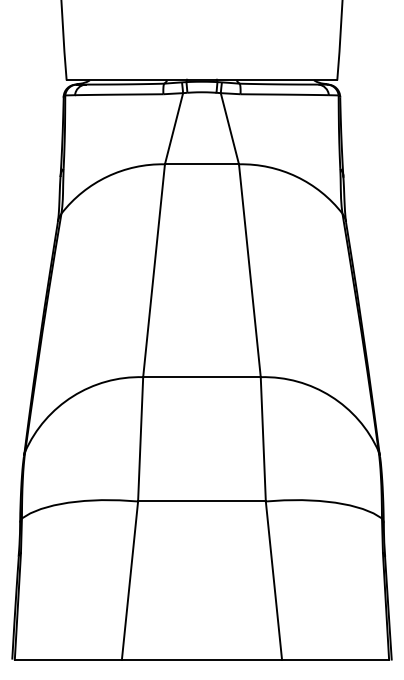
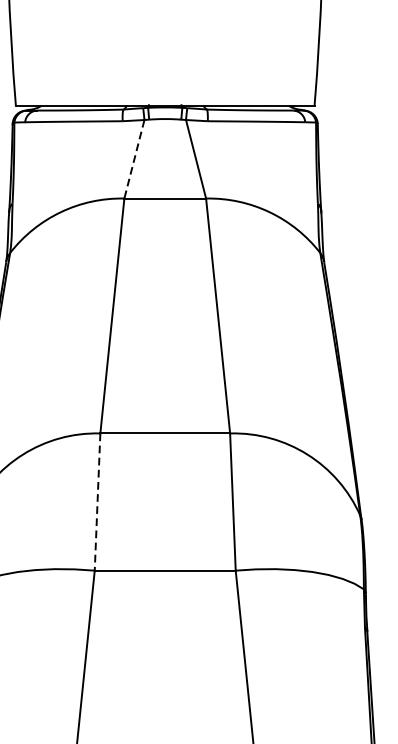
line: (174, 128) -> (134, 159), solid -> dashed
line: (140, 439) -> (97, 502), solid -> dashed

